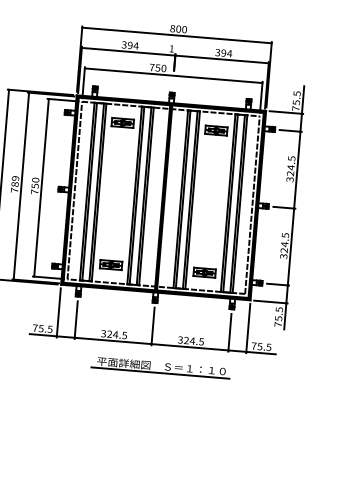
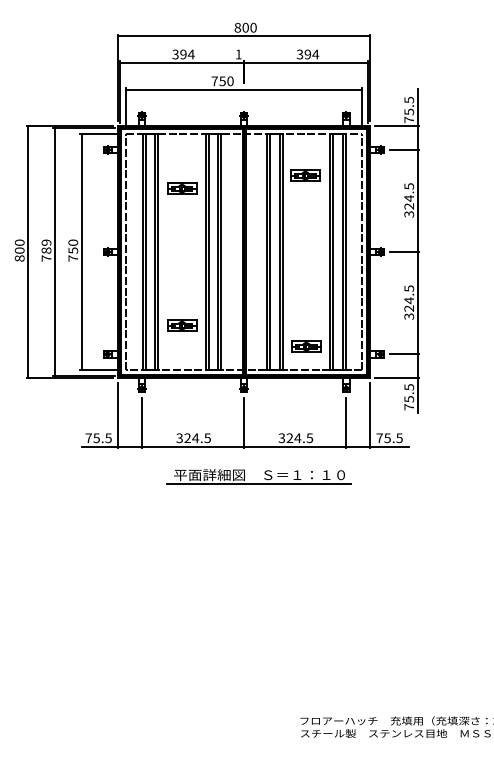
part: (123, 122) -> (182, 188), moved
part: (216, 130) -> (305, 175), moved
part: (111, 264) -> (182, 325), moved

